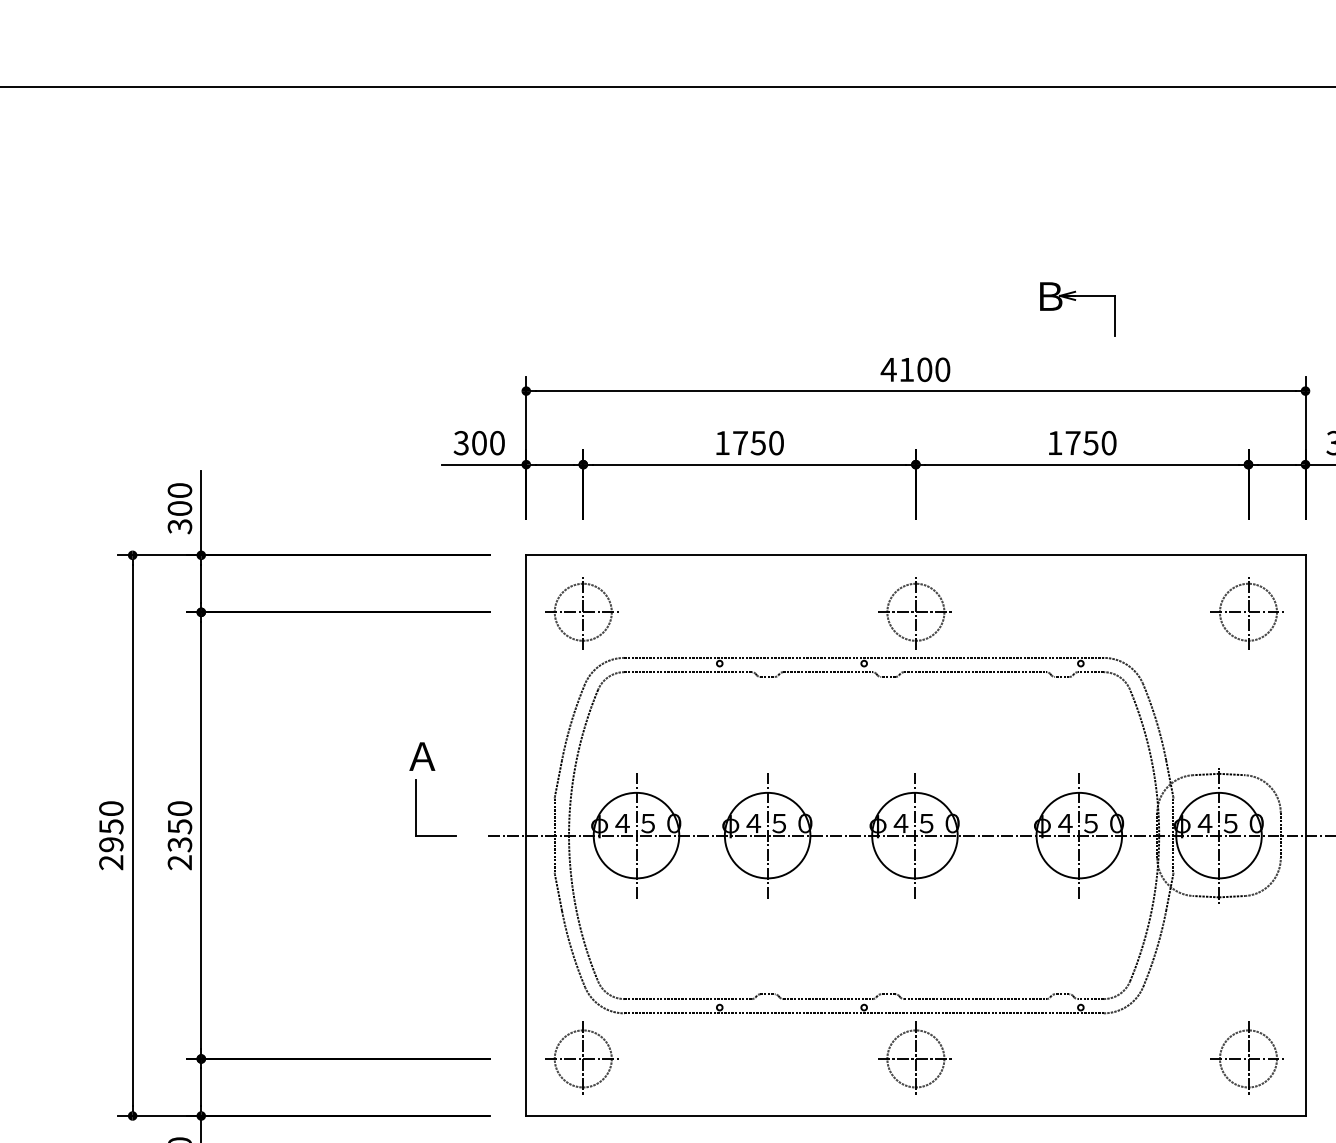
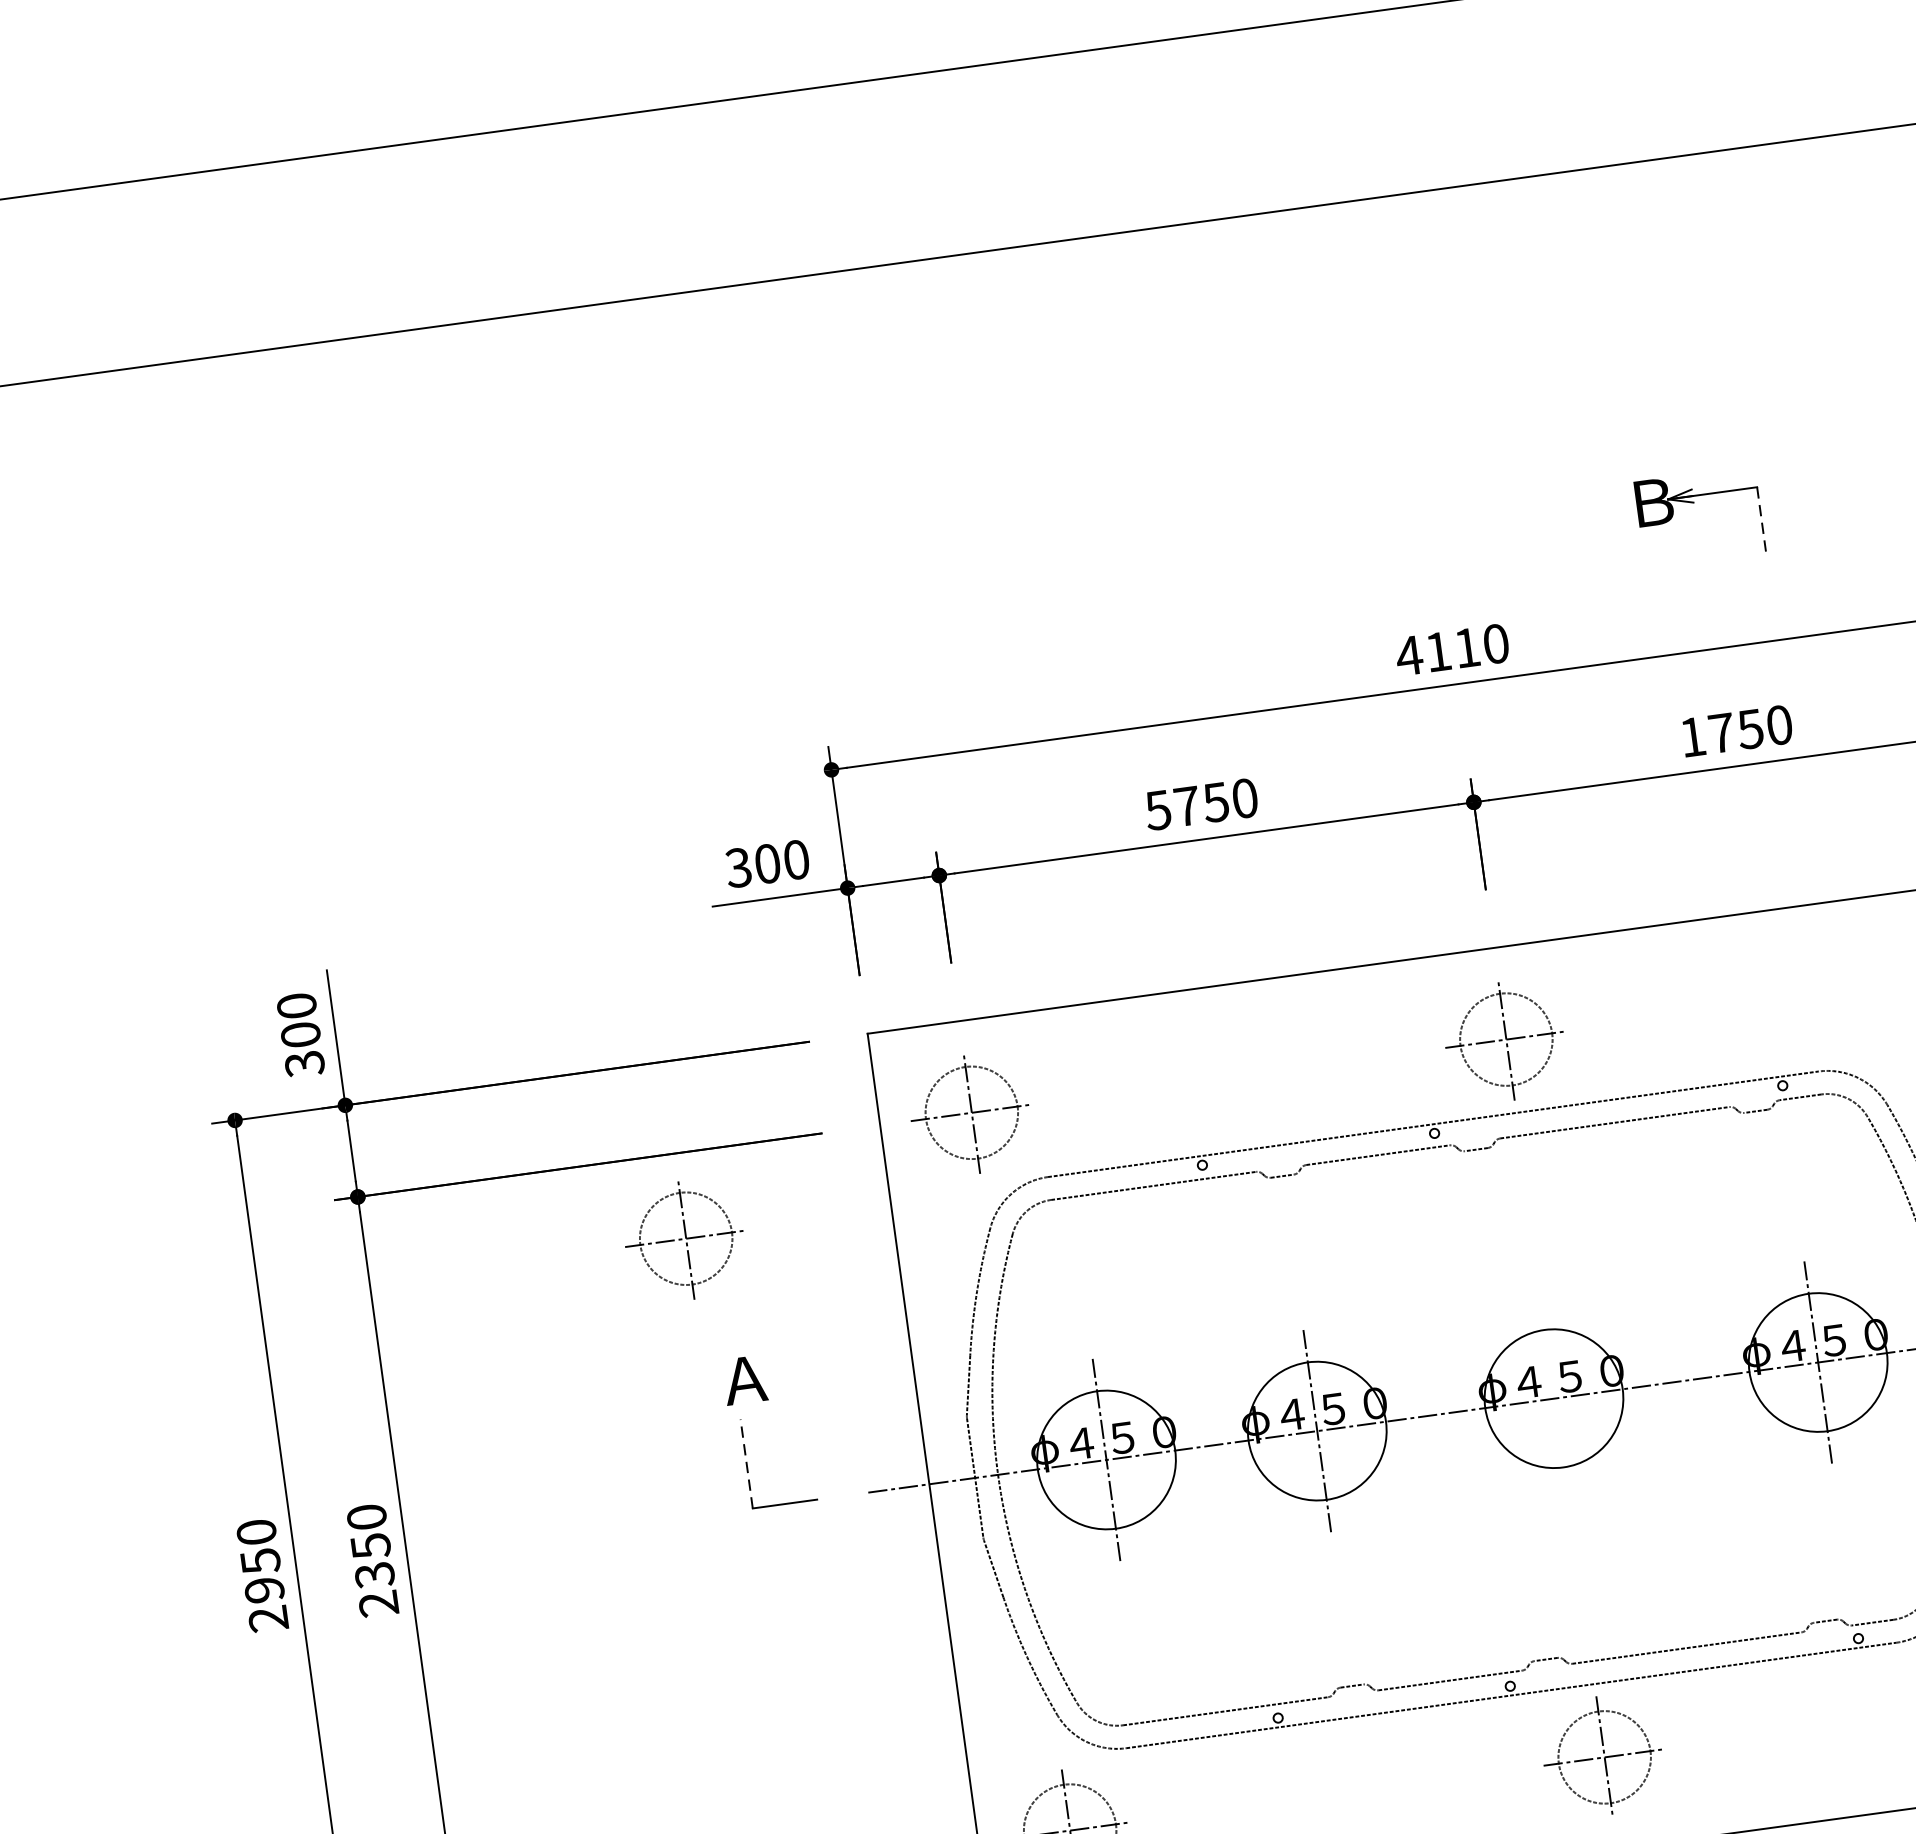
line: (1115, 315) -> (1761, 518), solid -> dashed
text: (924, 369) -> (1466, 647), 4100 -> 4110
text: (721, 443) -> (1156, 811), 1750 -> 5750
part: (396, 666) -> (683, 1241), added
line: (416, 807) -> (746, 1463), solid -> dashed
line: (914, 835) -> (1553, 1398), removed

